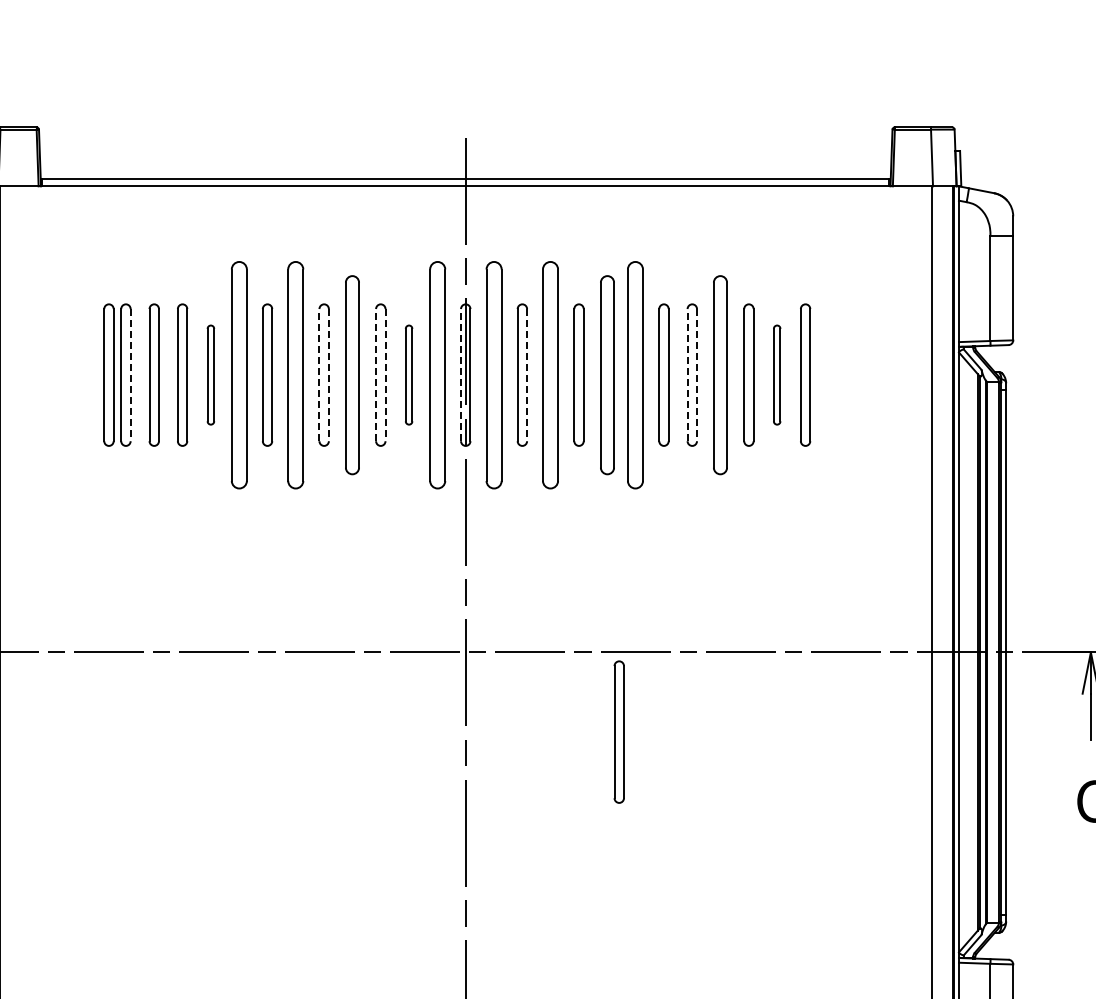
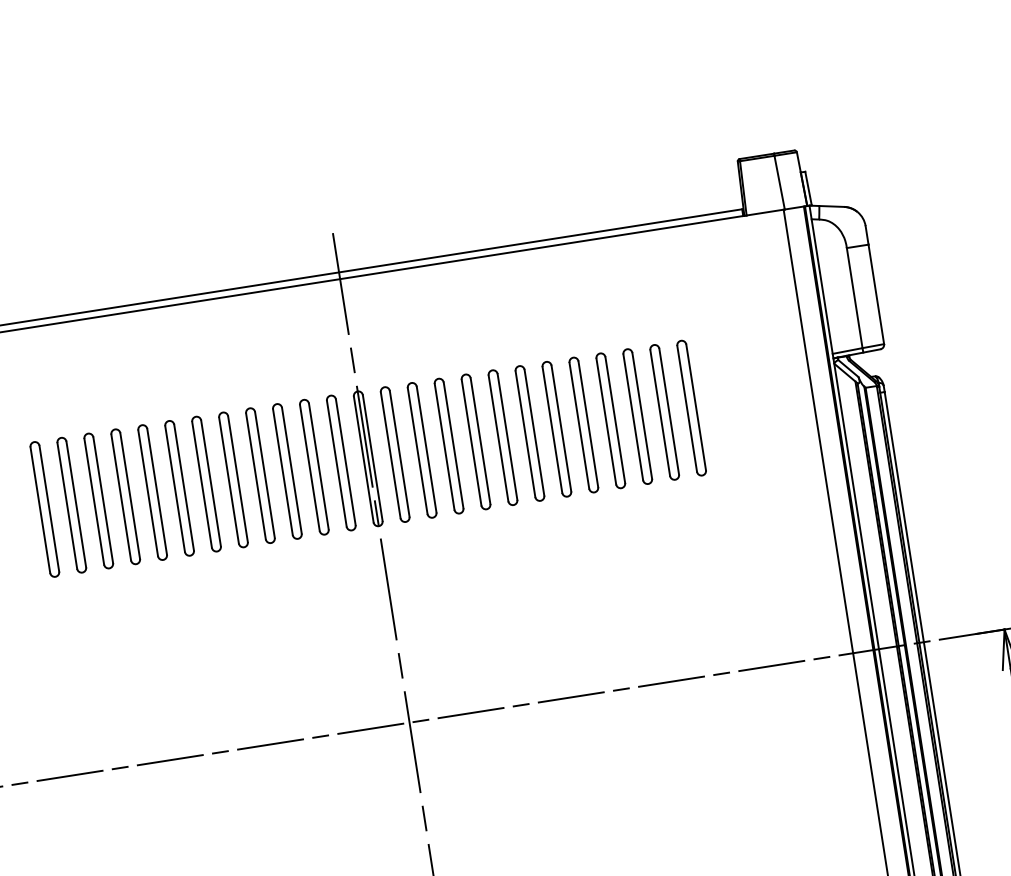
part: (108, 374) -> (28, 511), removed
part: (210, 374) -> (125, 496), size x1.43
part: (238, 374) -> (151, 492), size x0.62
part: (295, 374) -> (206, 483), size x0.62
line: (319, 374) -> (228, 480), dashed -> solid
part: (352, 374) -> (260, 475), size x0.71
line: (376, 374) -> (283, 471), dashed -> solid
part: (408, 374) -> (313, 466), size x1.43
part: (436, 374) -> (340, 462), size x0.62
line: (461, 374) -> (364, 458), dashed -> solid
part: (493, 374) -> (394, 454), size x0.62
part: (550, 374) -> (448, 445), size x0.62
part: (606, 374) -> (502, 437), size x0.71
part: (635, 374) -> (529, 432), size x0.62
line: (687, 374) -> (579, 425), dashed -> solid
part: (720, 374) -> (610, 420), size x0.71
part: (776, 374) -> (663, 411), size x1.43
line: (130, 375) -> (49, 509), dashed -> solid
line: (328, 375) -> (237, 479), dashed -> solid
line: (385, 375) -> (291, 471), dashed -> solid
line: (527, 375) -> (427, 449), dashed -> solid
line: (697, 375) -> (588, 424), dashed -> solid
part: (618, 731) -> (566, 775), removed

